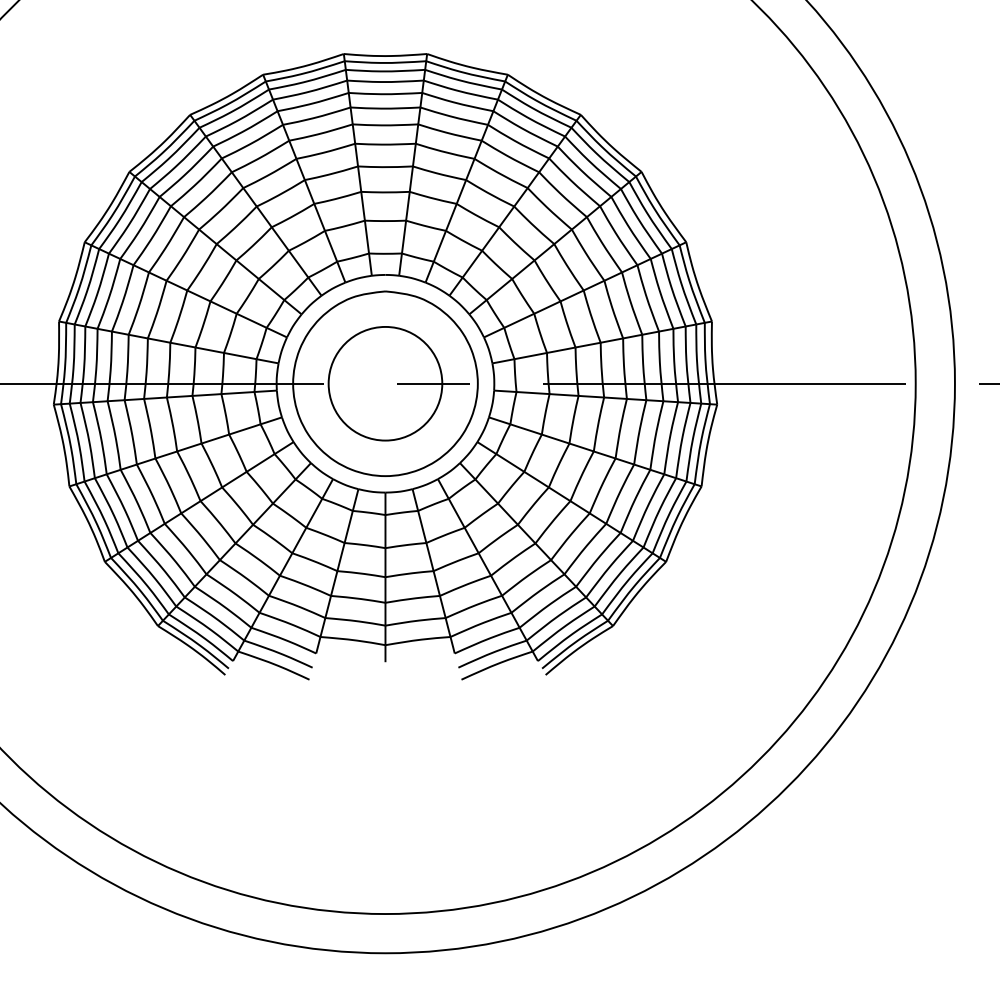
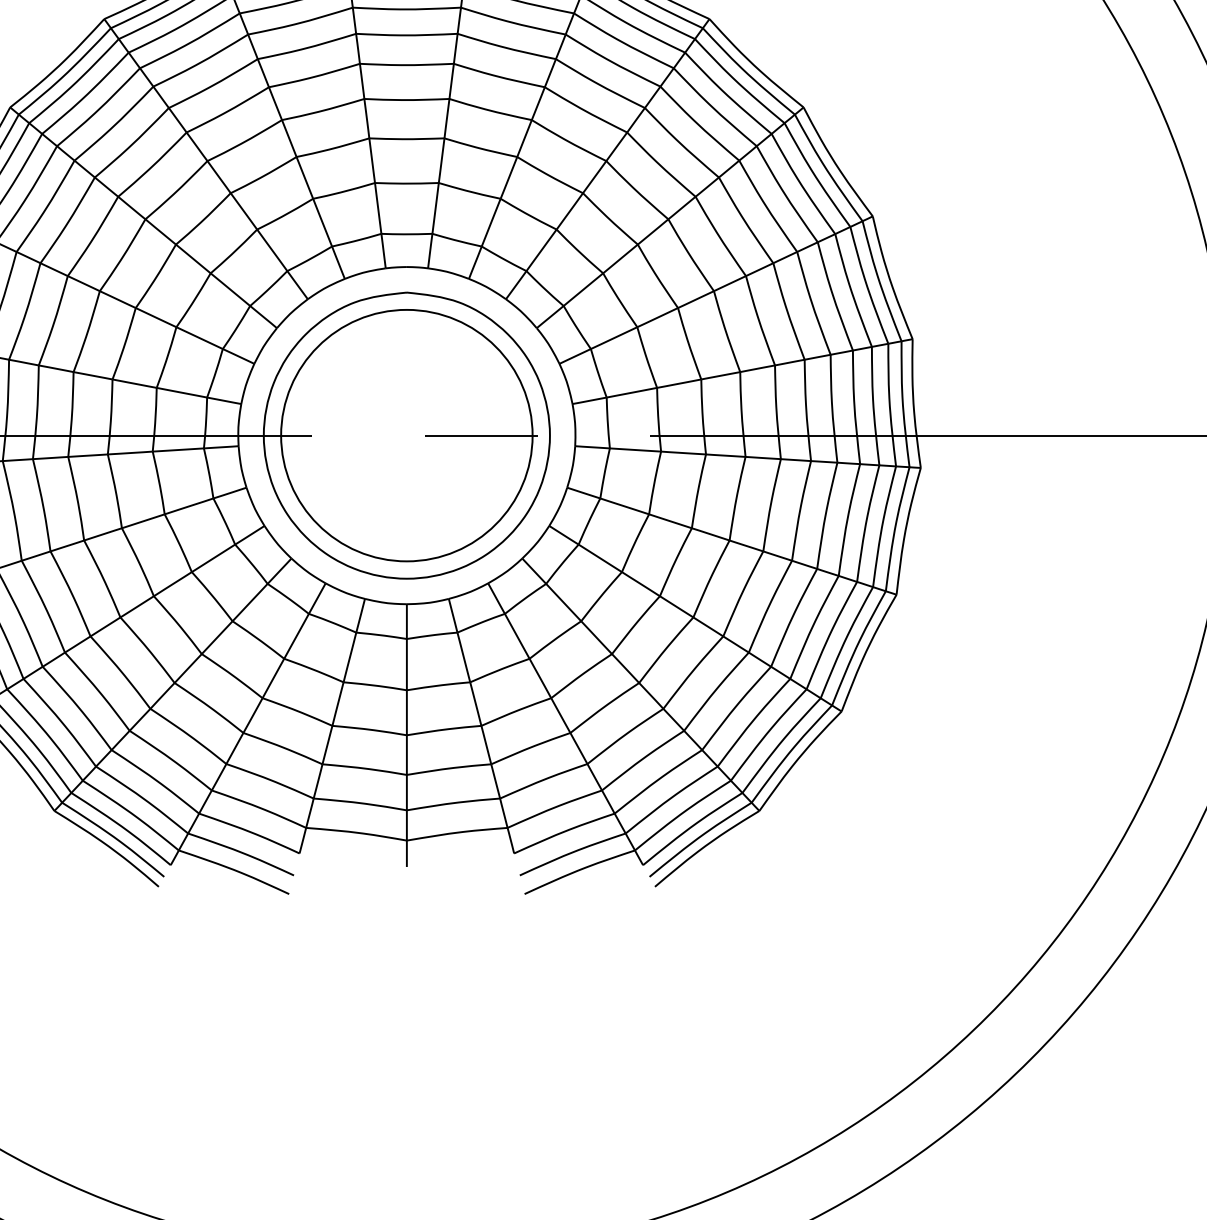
circle: (385, 383) -> (406, 435), size x1.43

